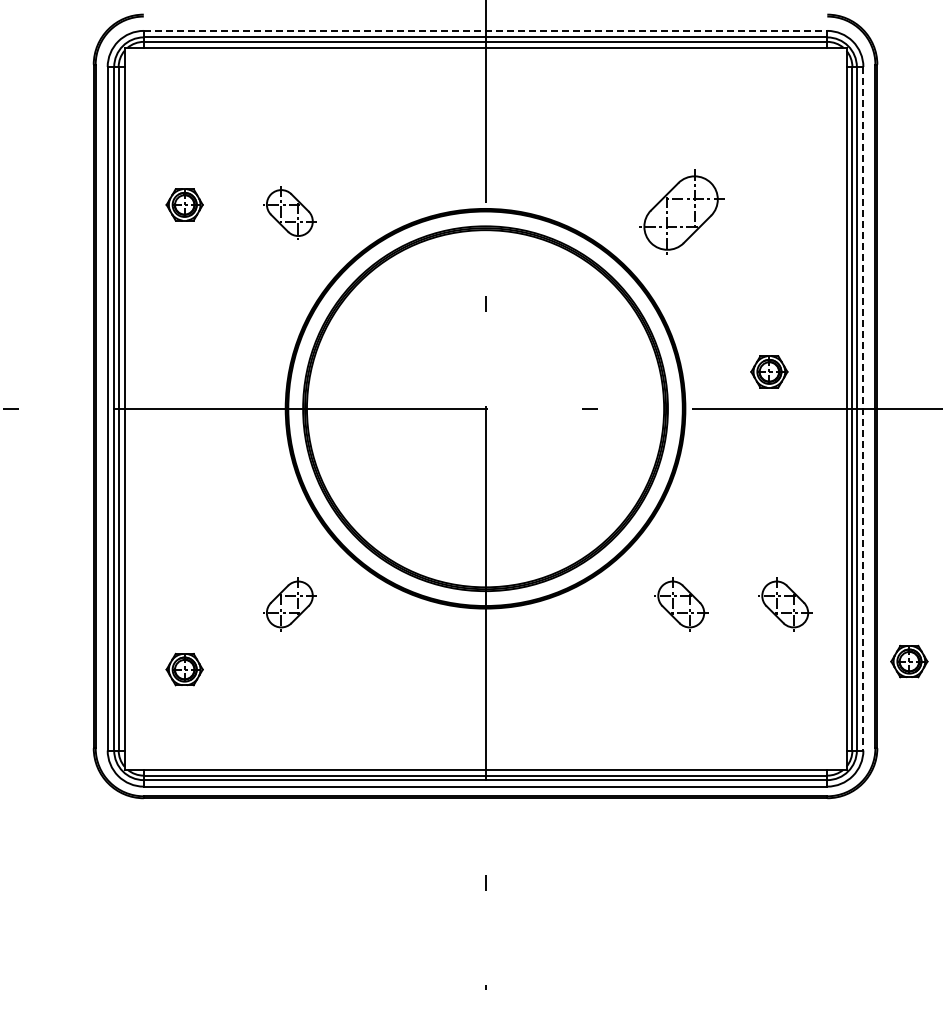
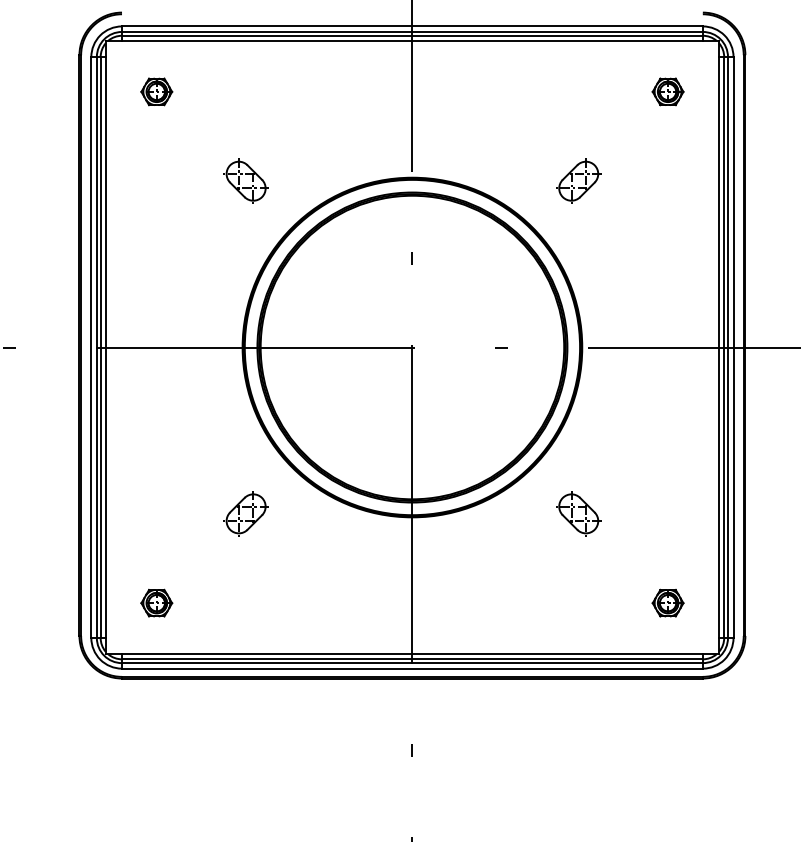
line: (485, 30) -> (412, 26), dashed -> solid
part: (184, 204) -> (156, 91), moved
part: (681, 212) -> (578, 180), size x0.62
part: (769, 371) -> (668, 91), moved
line: (863, 408) -> (733, 347), dashed -> solid
part: (785, 604) -> (667, 513), removed
part: (909, 661) -> (668, 603), moved
part: (184, 669) -> (156, 603), moved

